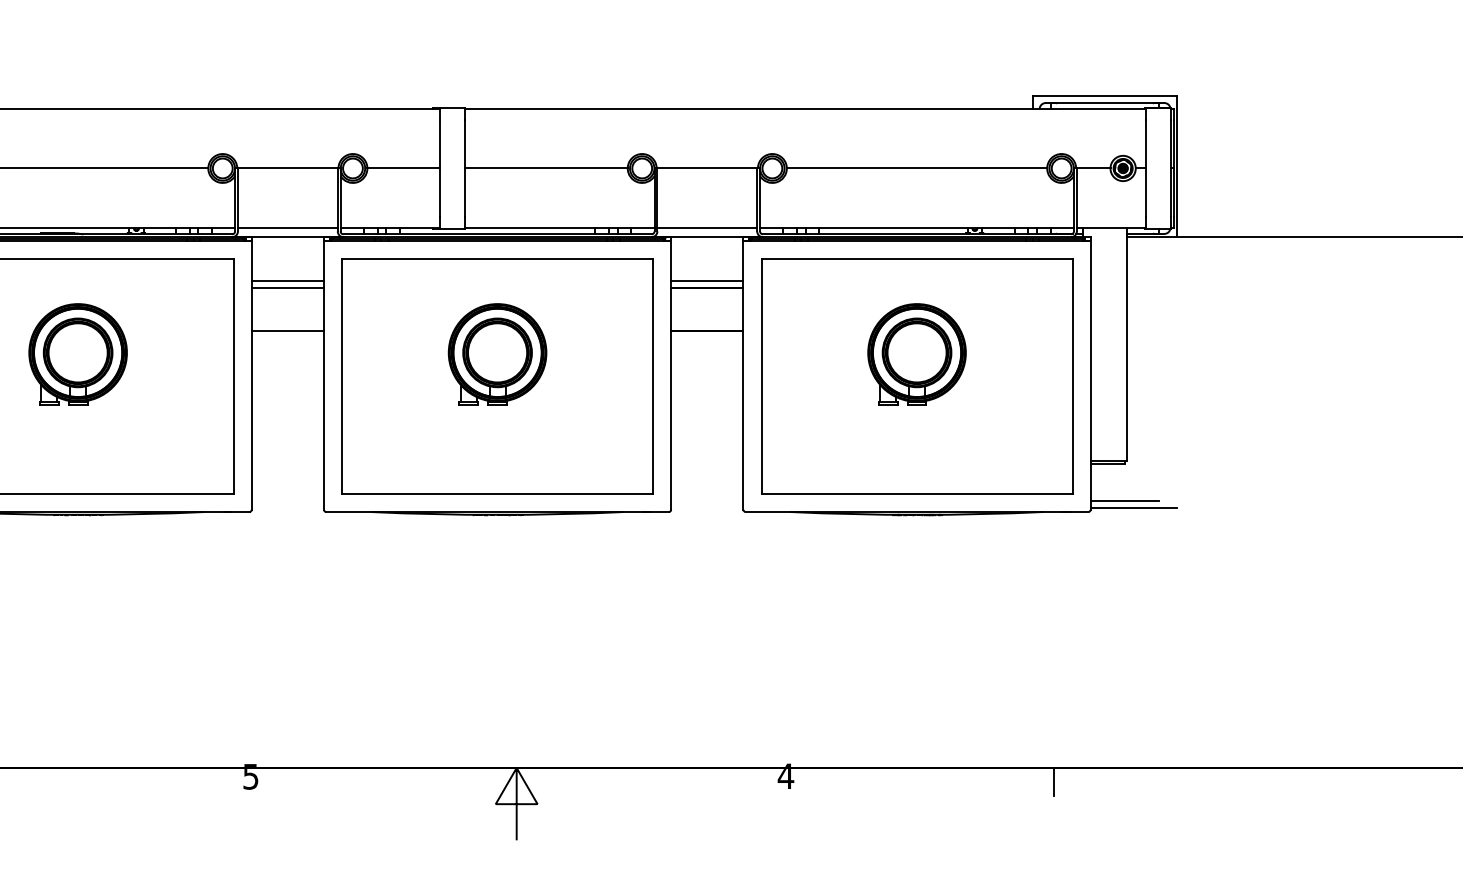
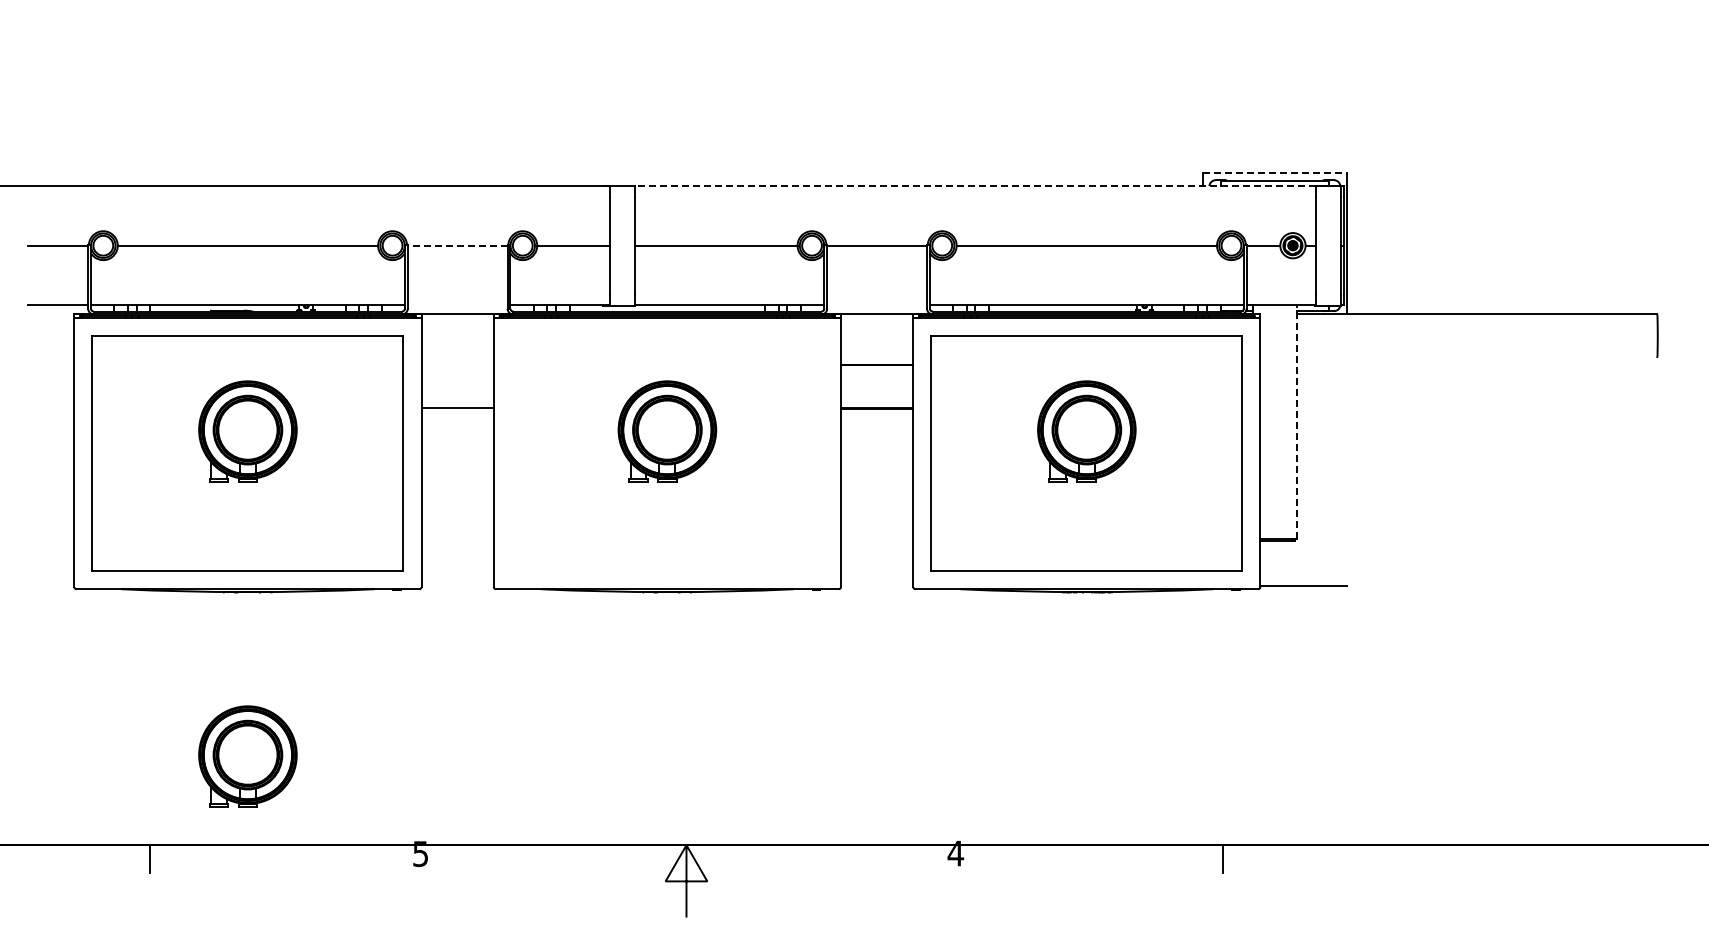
line: (1105, 96) -> (1275, 173), solid -> dashed
line: (805, 109) -> (975, 186), solid -> dashed
line: (287, 168) -> (457, 245), solid -> dashed
line: (287, 228) -> (457, 305), removed
line: (707, 228) -> (877, 305), removed
line: (287, 280) -> (457, 357), removed
line: (706, 280) -> (876, 357), removed
line: (287, 287) -> (457, 364), removed
line: (1126, 344) -> (1296, 421), solid -> dashed
part: (497, 376) -> (667, 453), removed
line: (1124, 501) -> (1294, 578), removed
part: (77, 679) -> (247, 756), added

